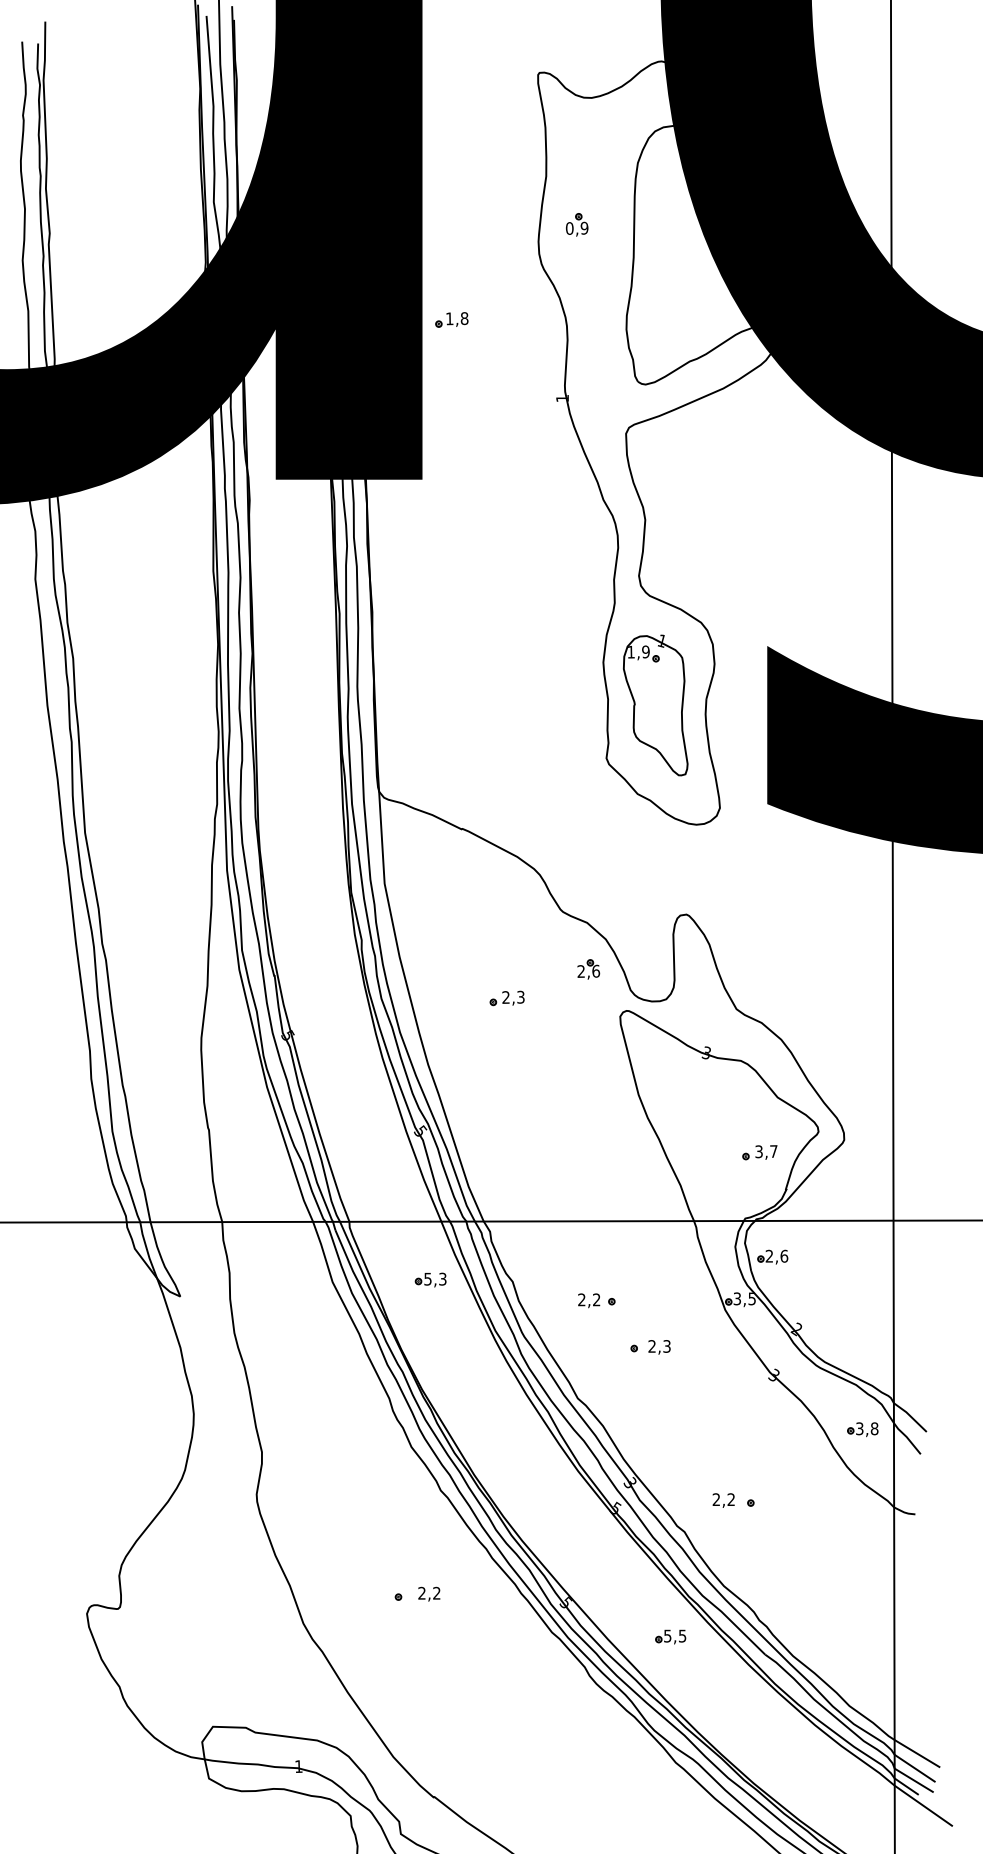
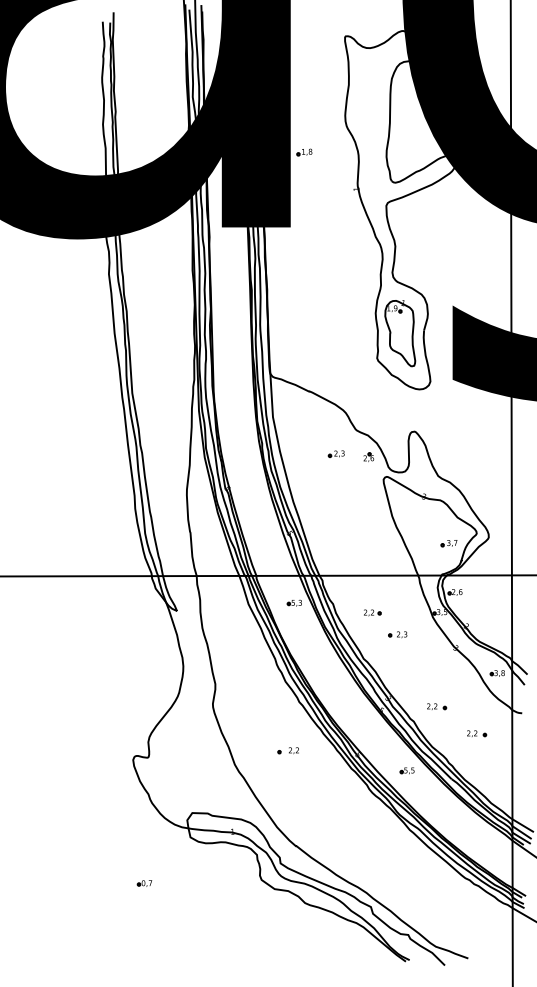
part: (577, 224) -> (363, 107), removed
part: (505, 997) -> (335, 453), moved
part: (820, 1557) -> (477, 733), added

